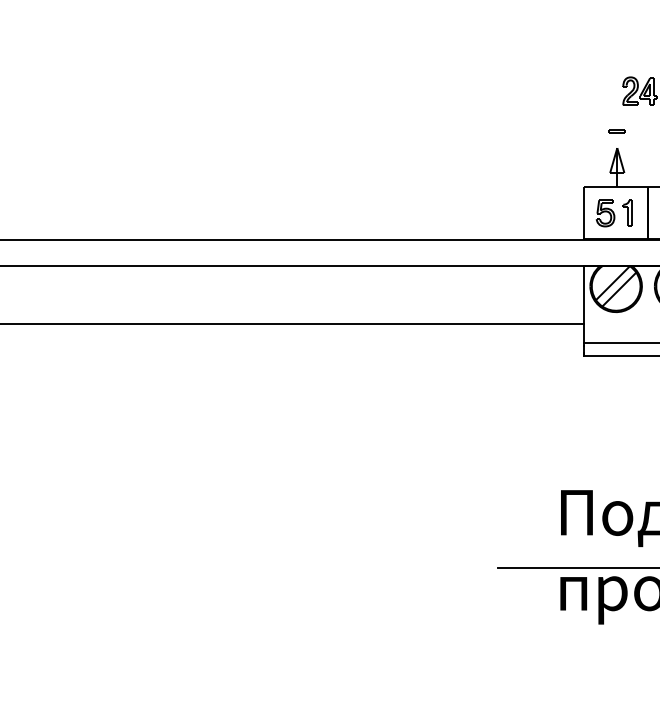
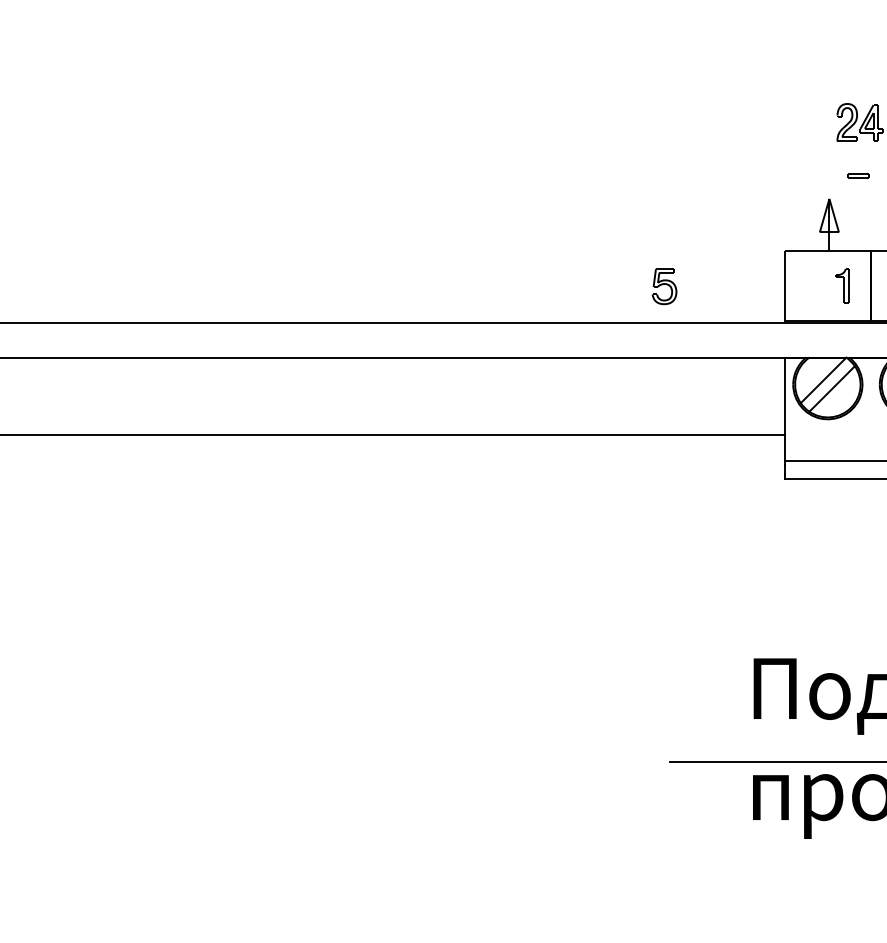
part: (616, 131) -> (857, 175), moved
part: (605, 213) -> (664, 286), moved

